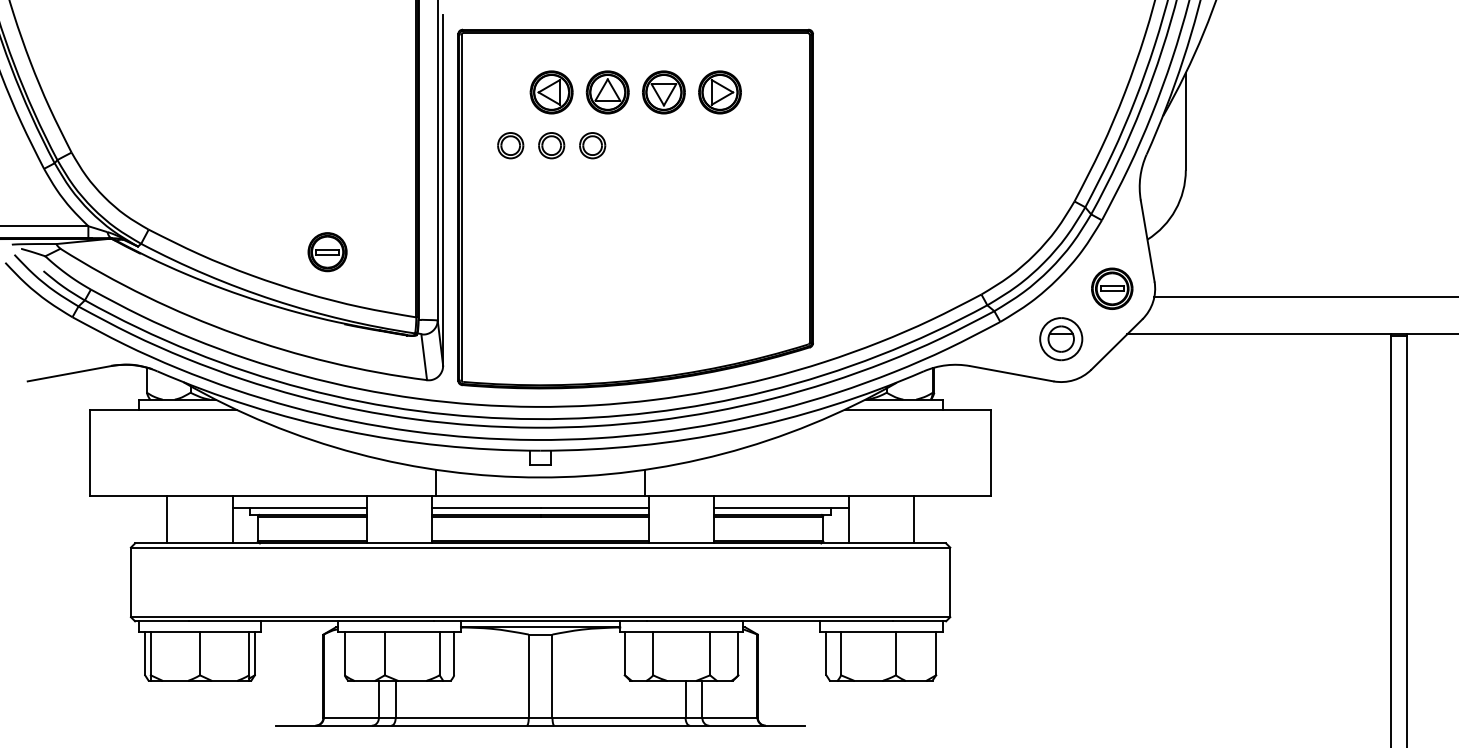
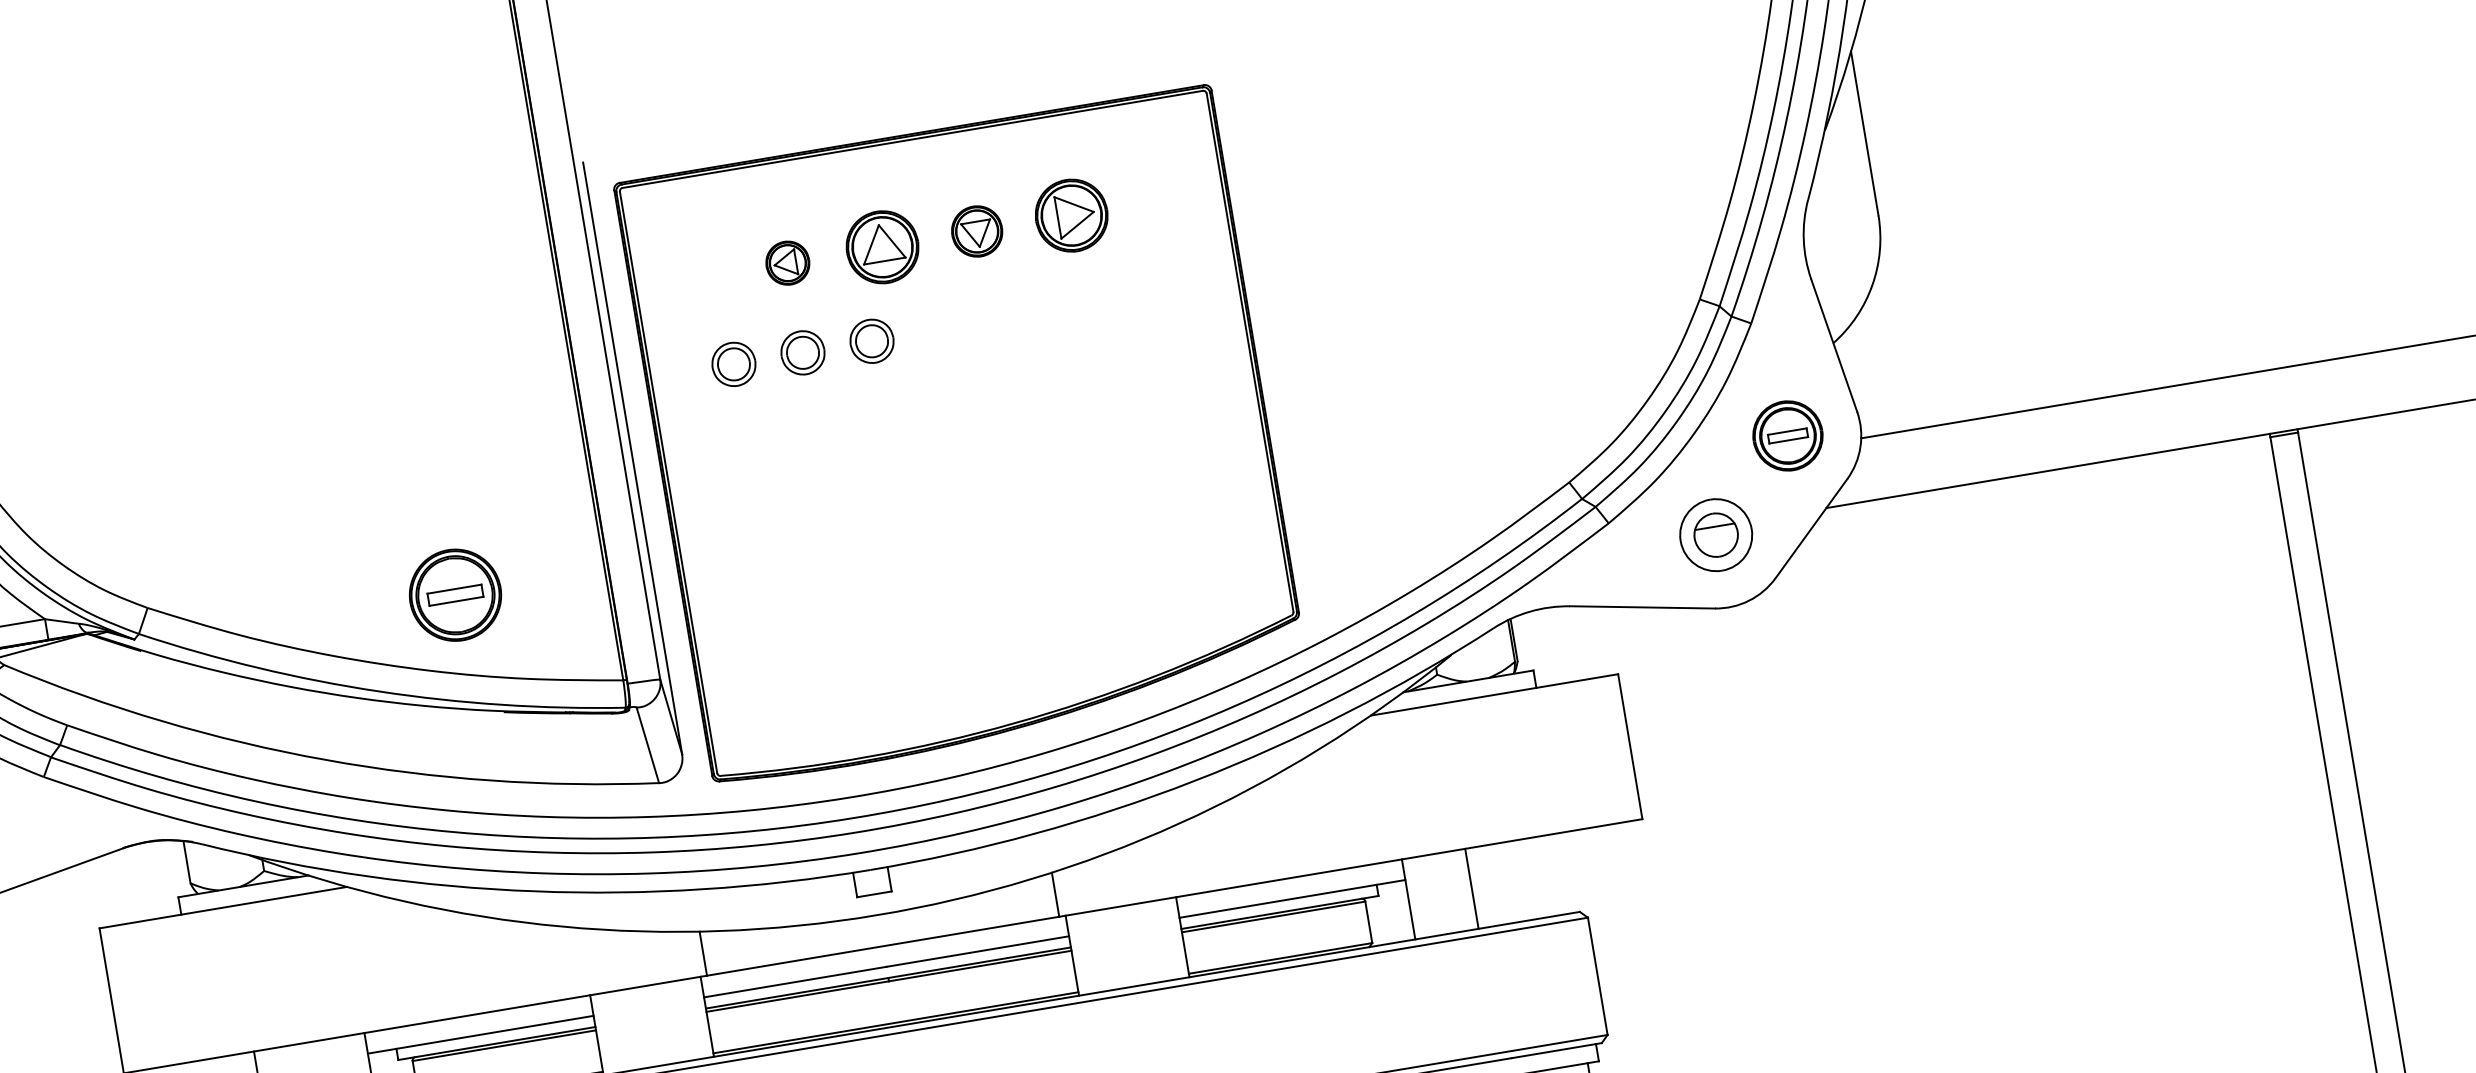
part: (551, 92) -> (787, 263), size x0.6
part: (663, 92) -> (976, 231), size x0.7
part: (327, 252) -> (455, 596), size x1.4
line: (914, 519) -> (1472, 888), moved

